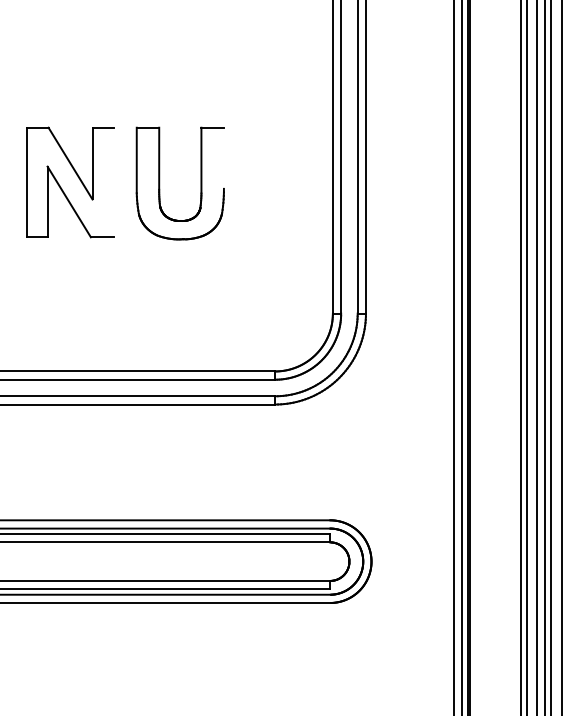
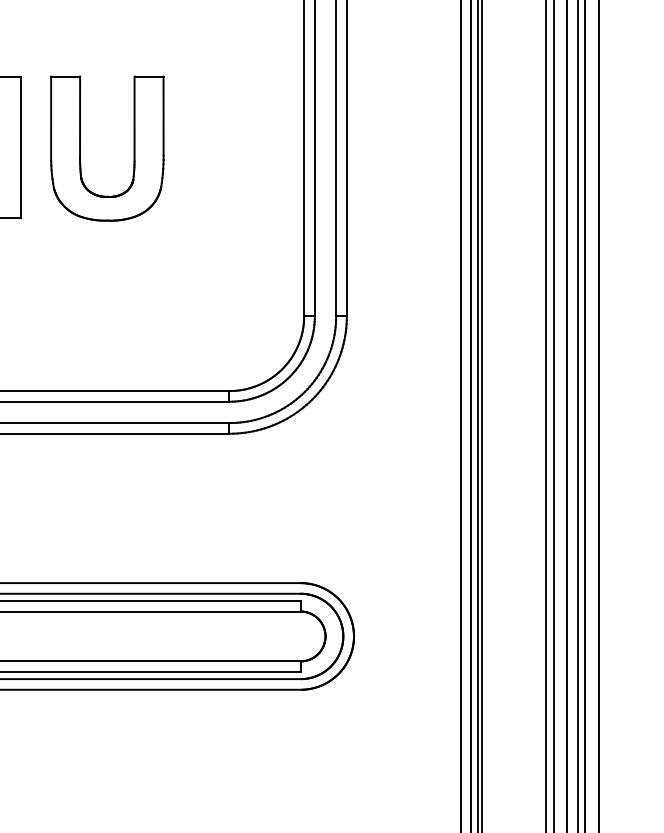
line: (223, 157) -> (163, 115), added
line: (113, 182) -> (21, 147), added

